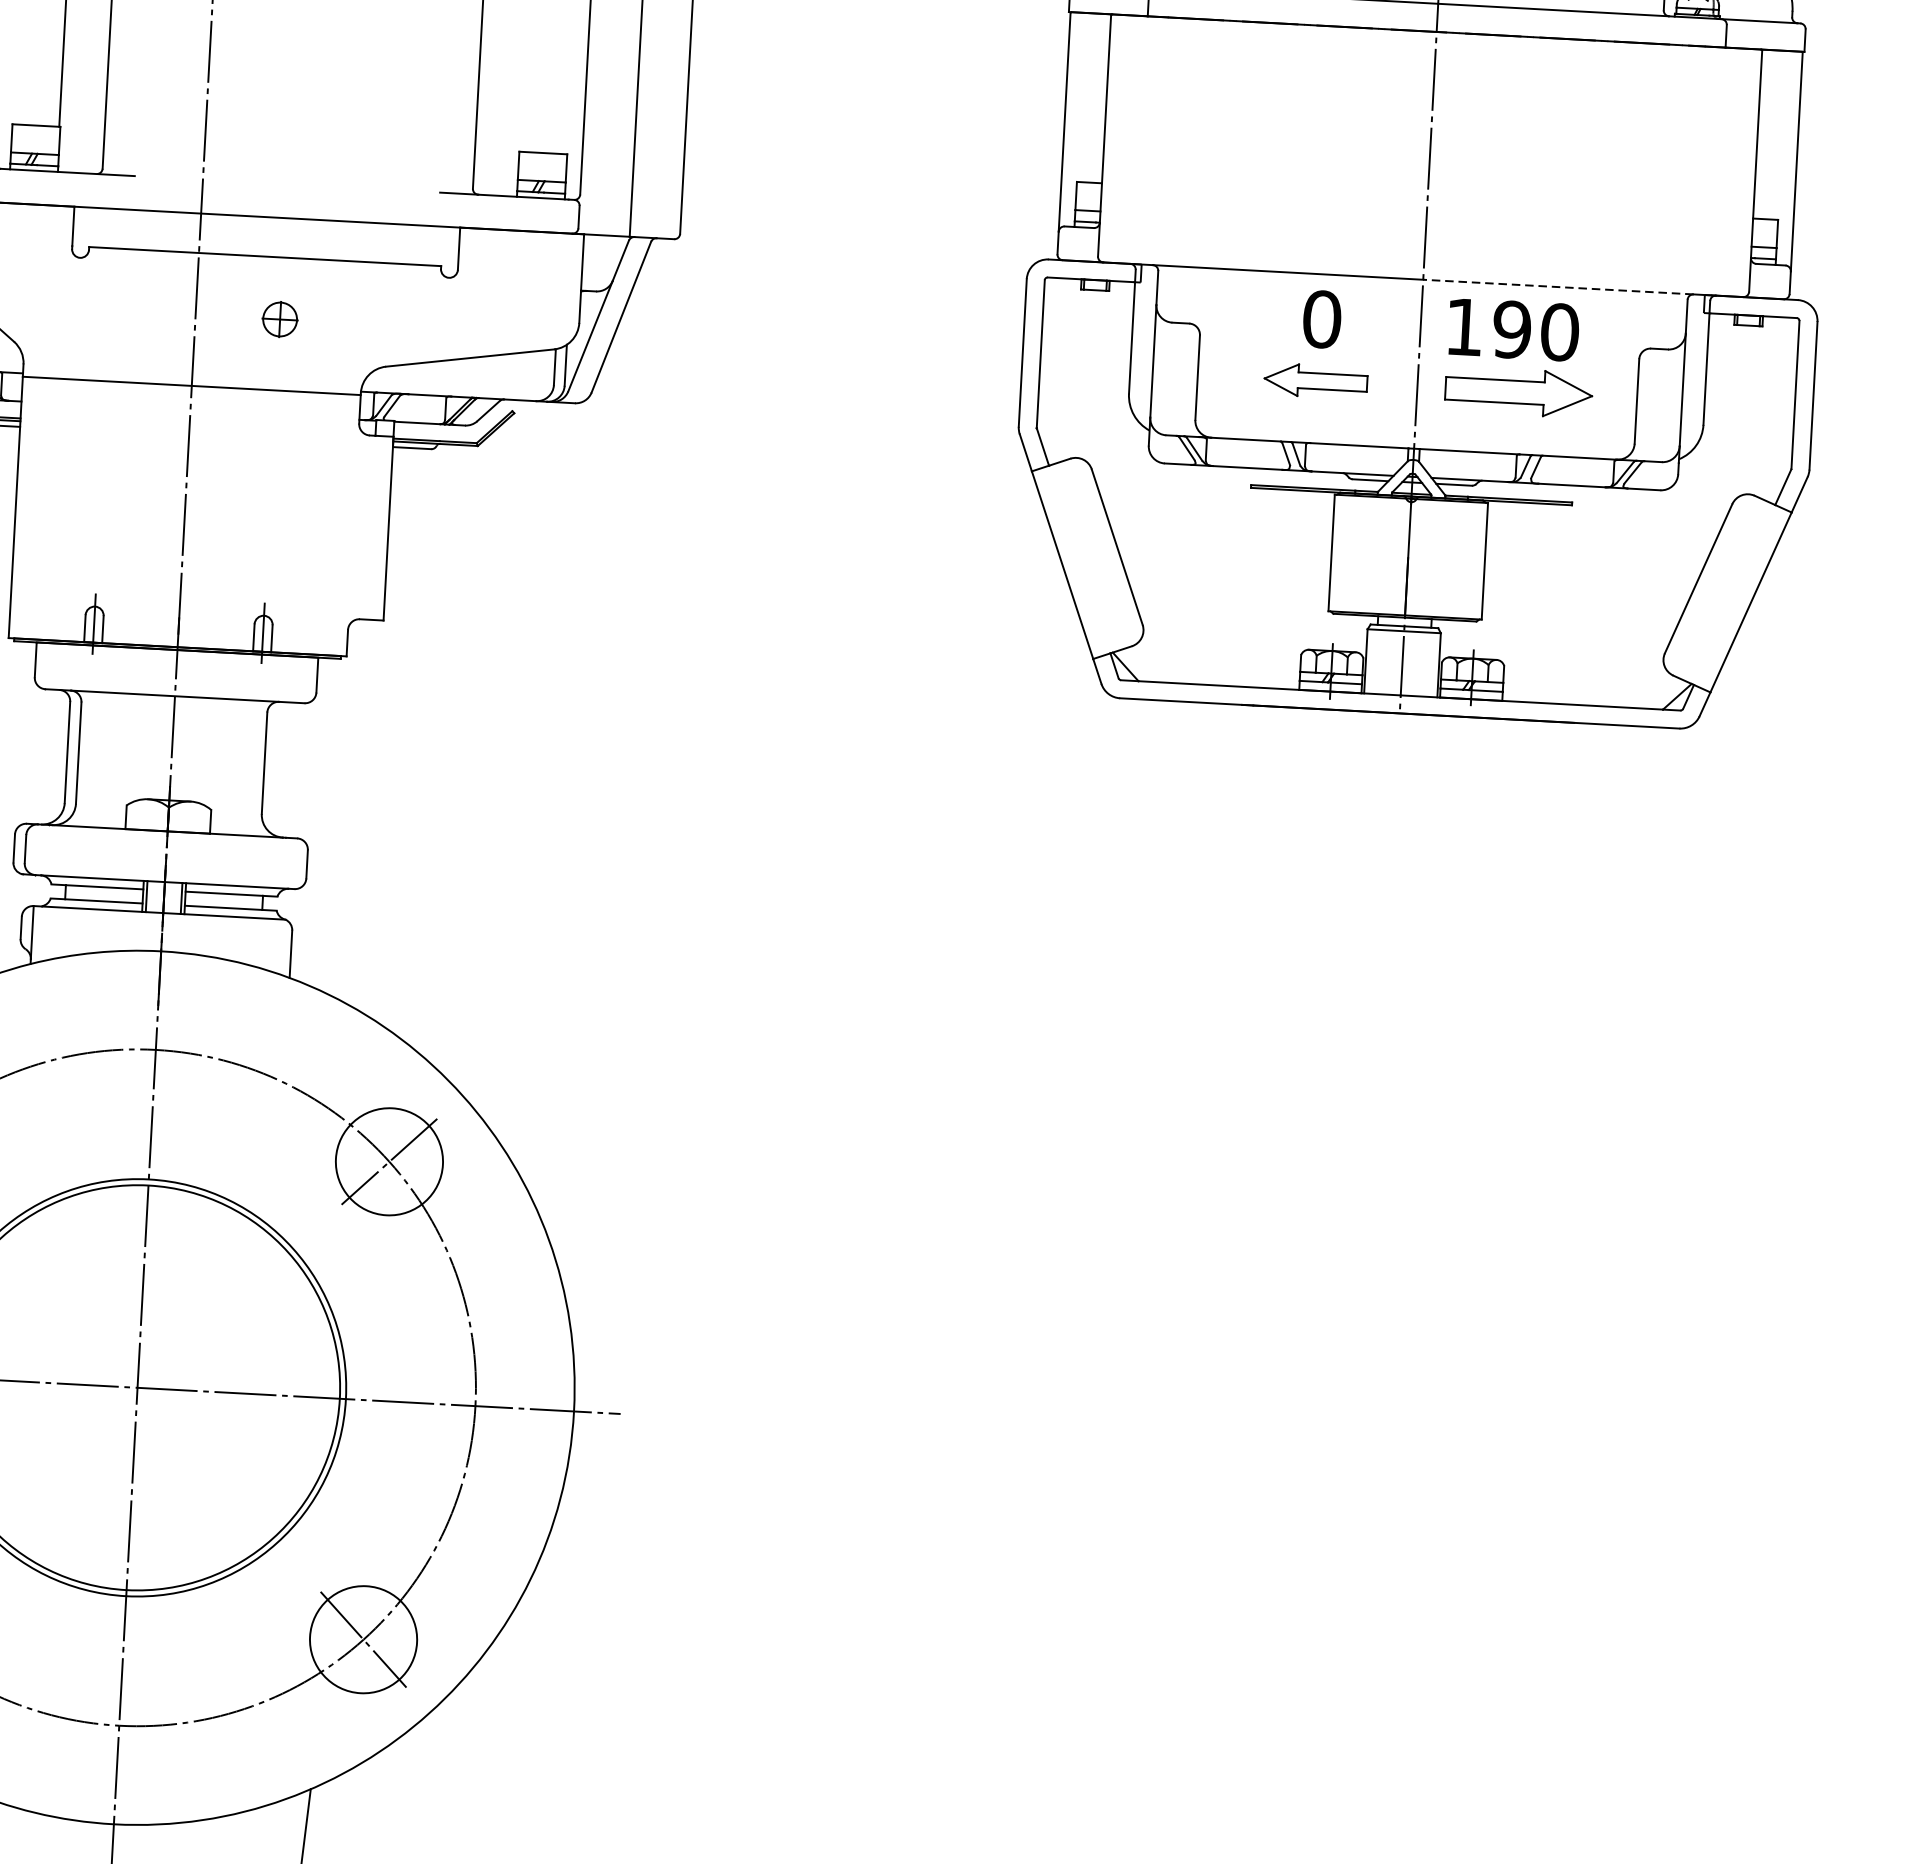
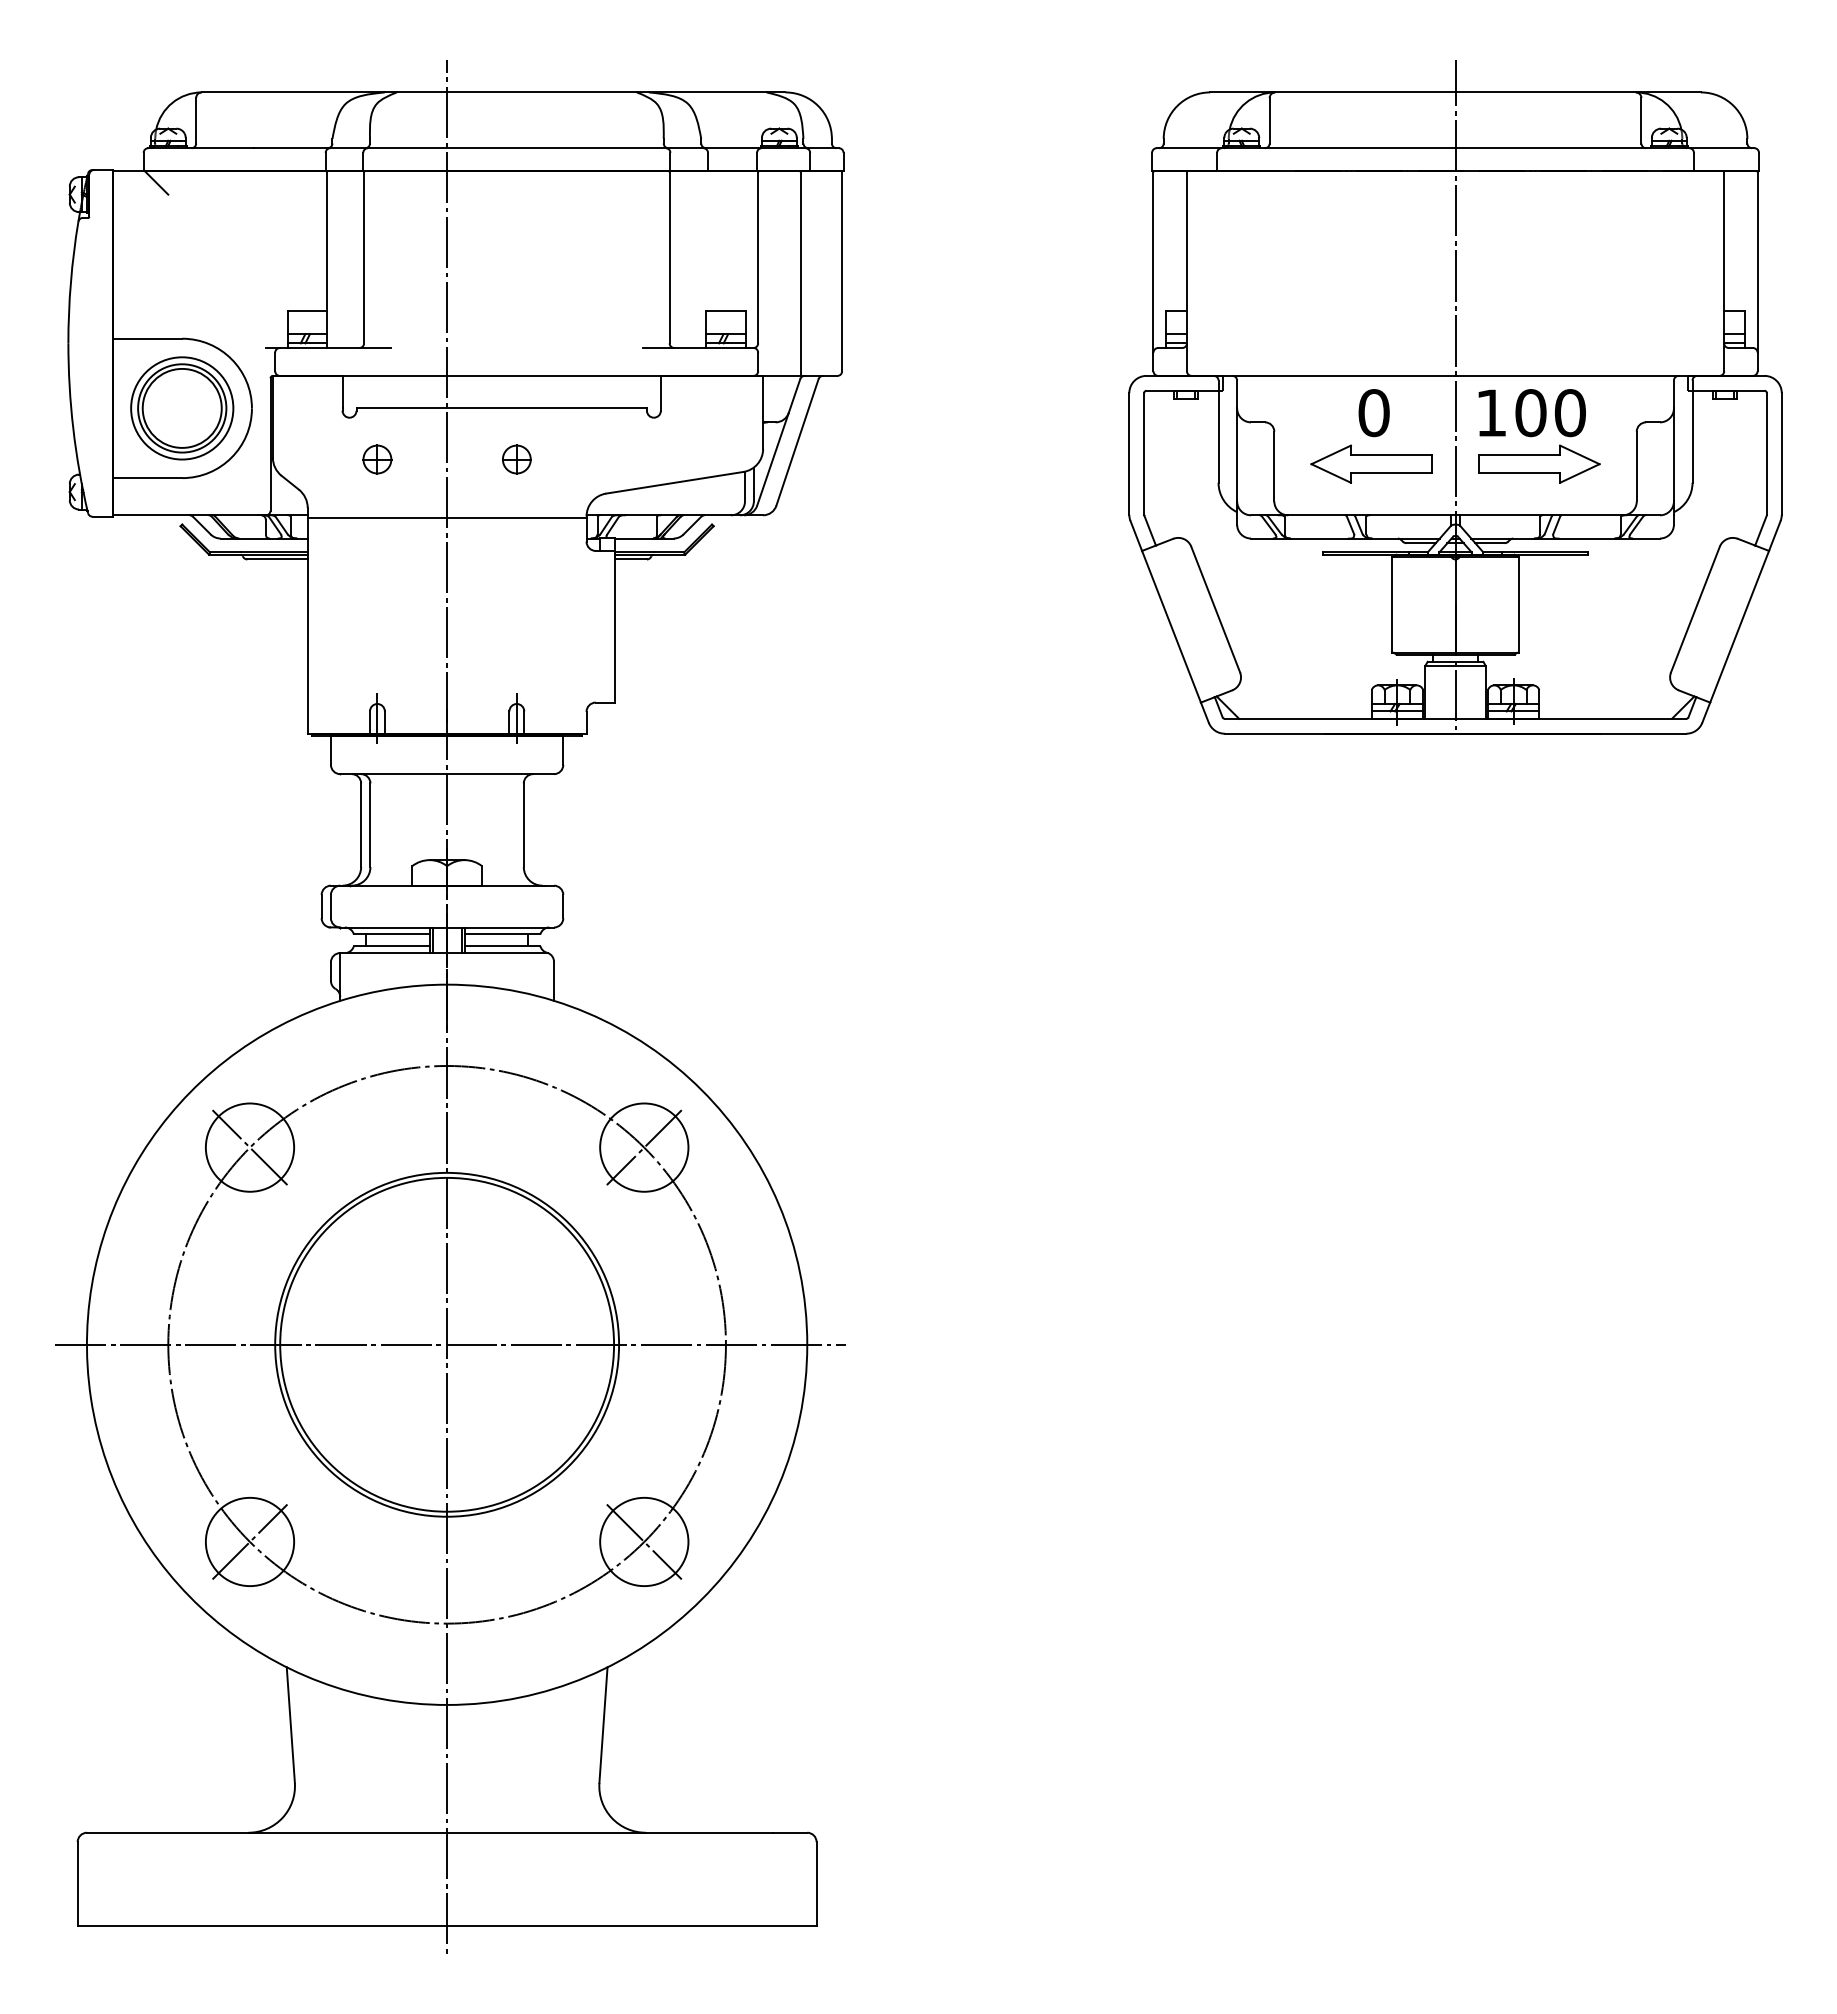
line: (1558, 286) -> (1567, 375), dashed -> solid
part: (111, 310) -> (377, 459), added
text: (1511, 330) -> (1530, 413), 190 -> 100
part: (1315, 380) -> (1371, 463), size x1.43

